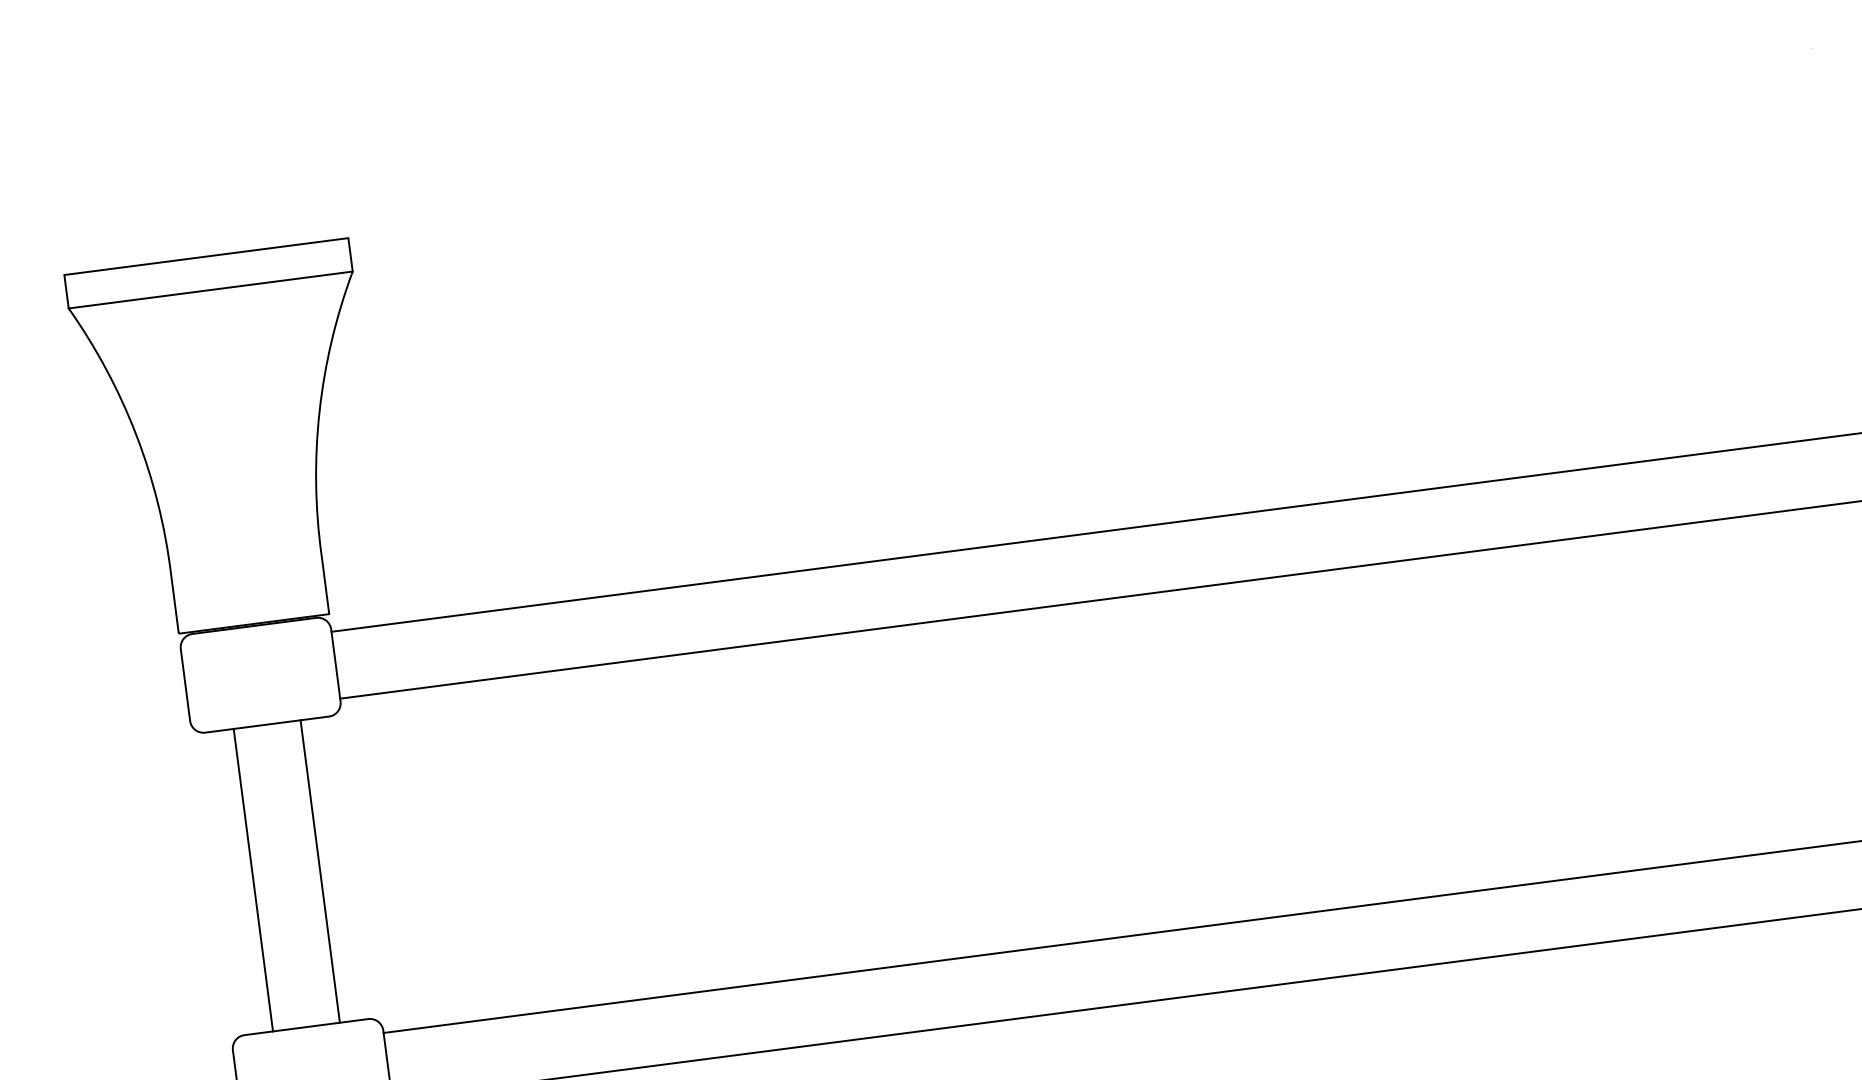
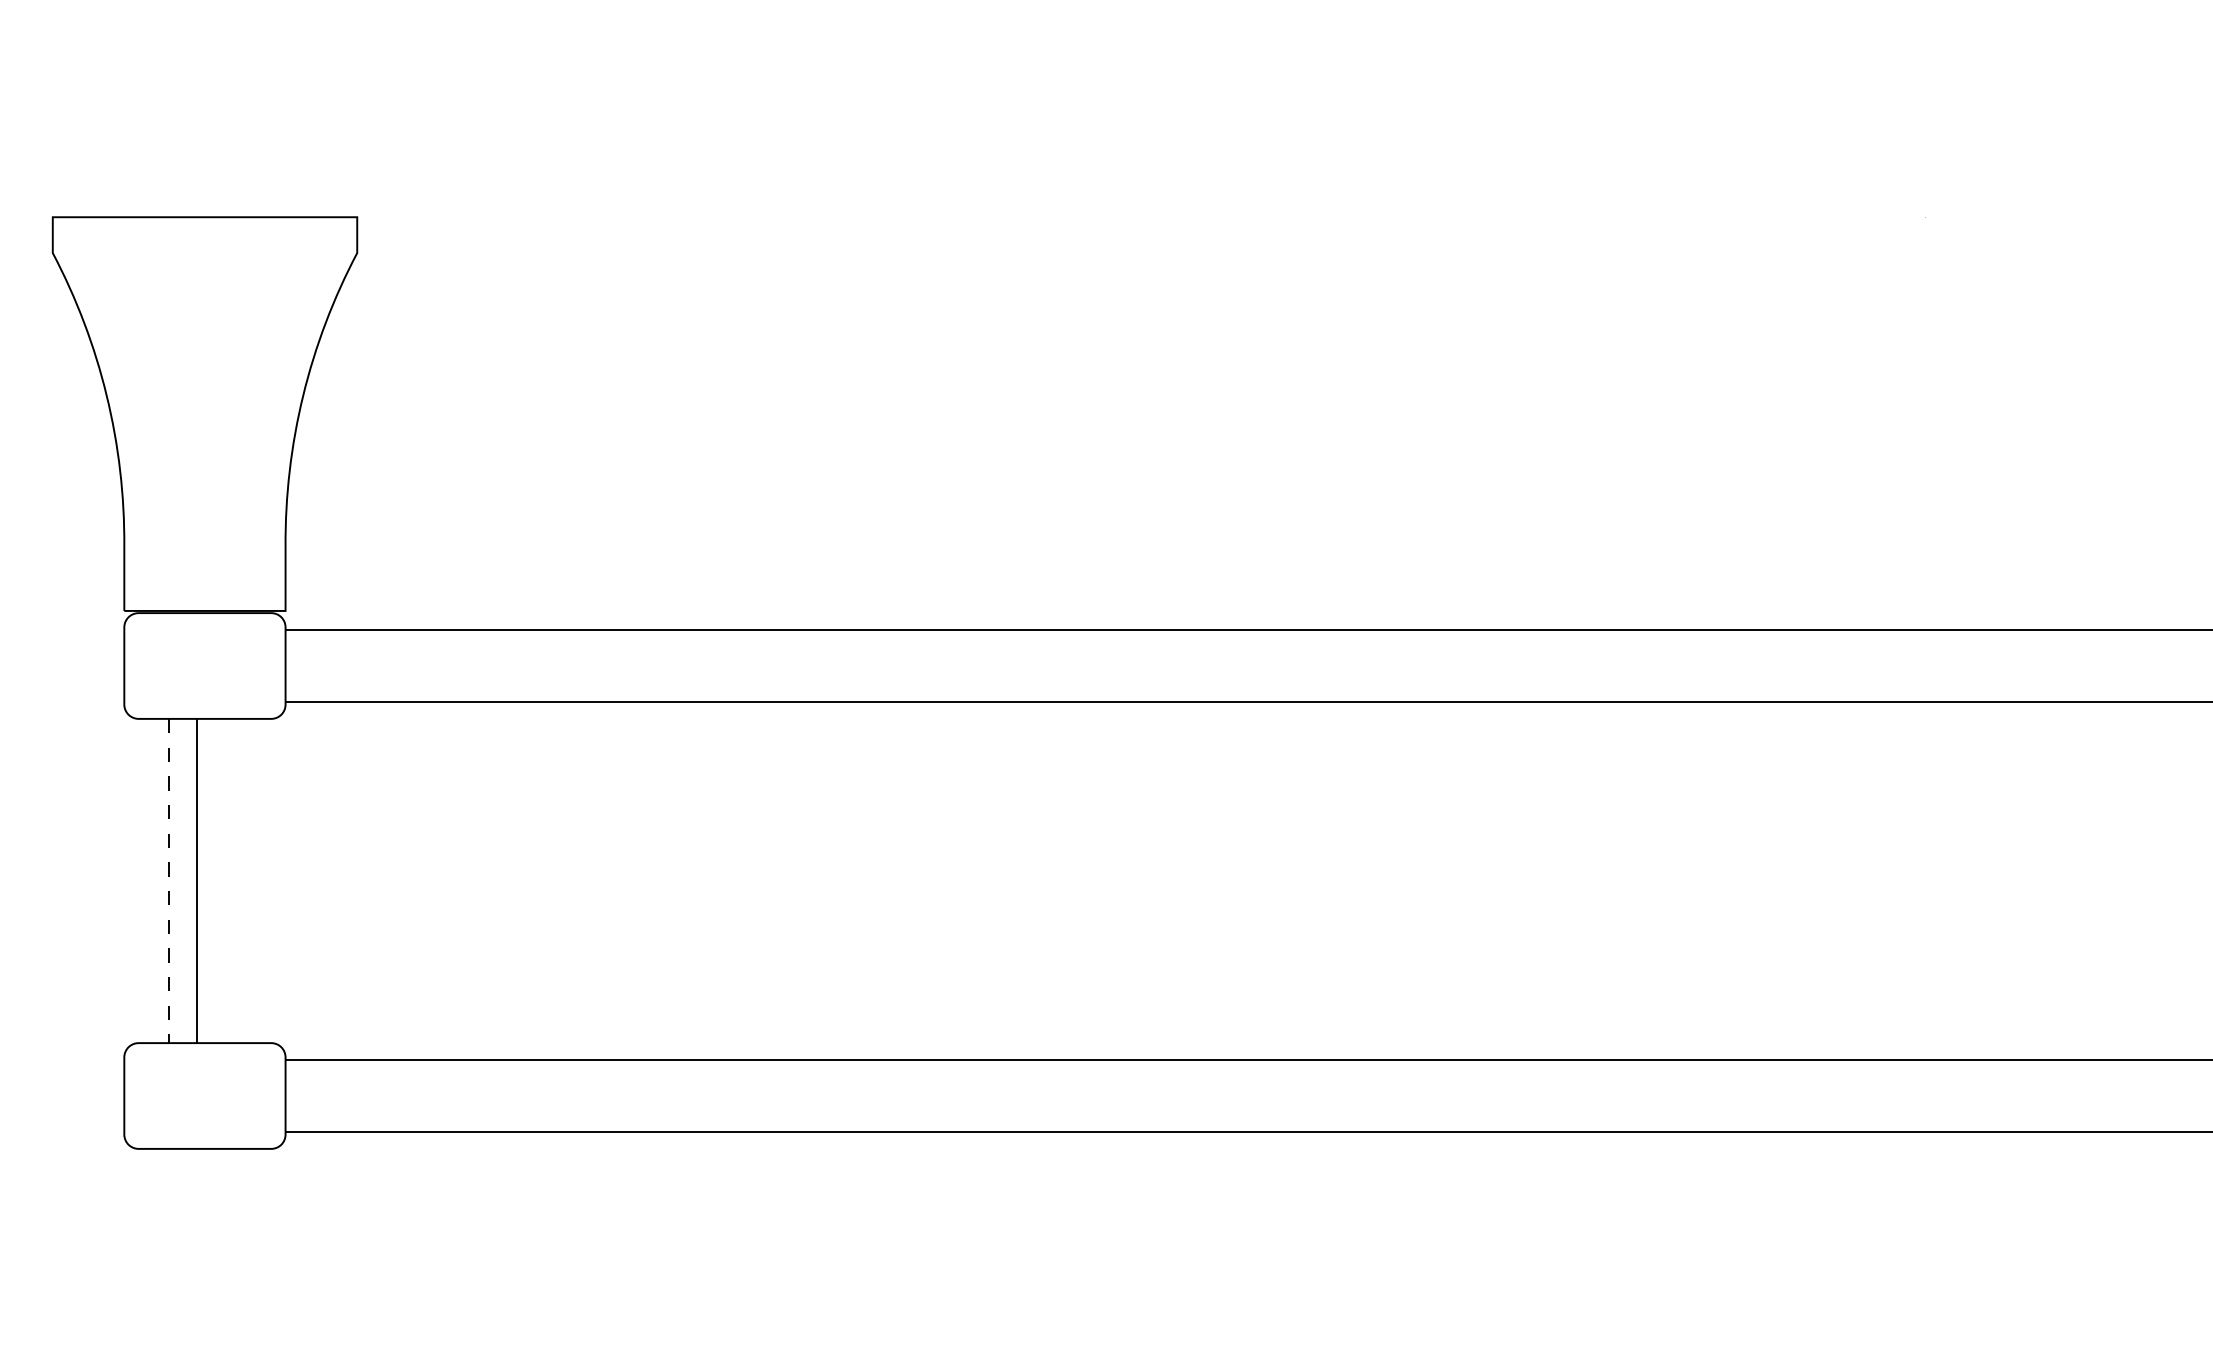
line: (210, 290) -> (204, 253), removed
line: (319, 871) -> (196, 880), moved
line: (253, 880) -> (169, 881), solid -> dashed

